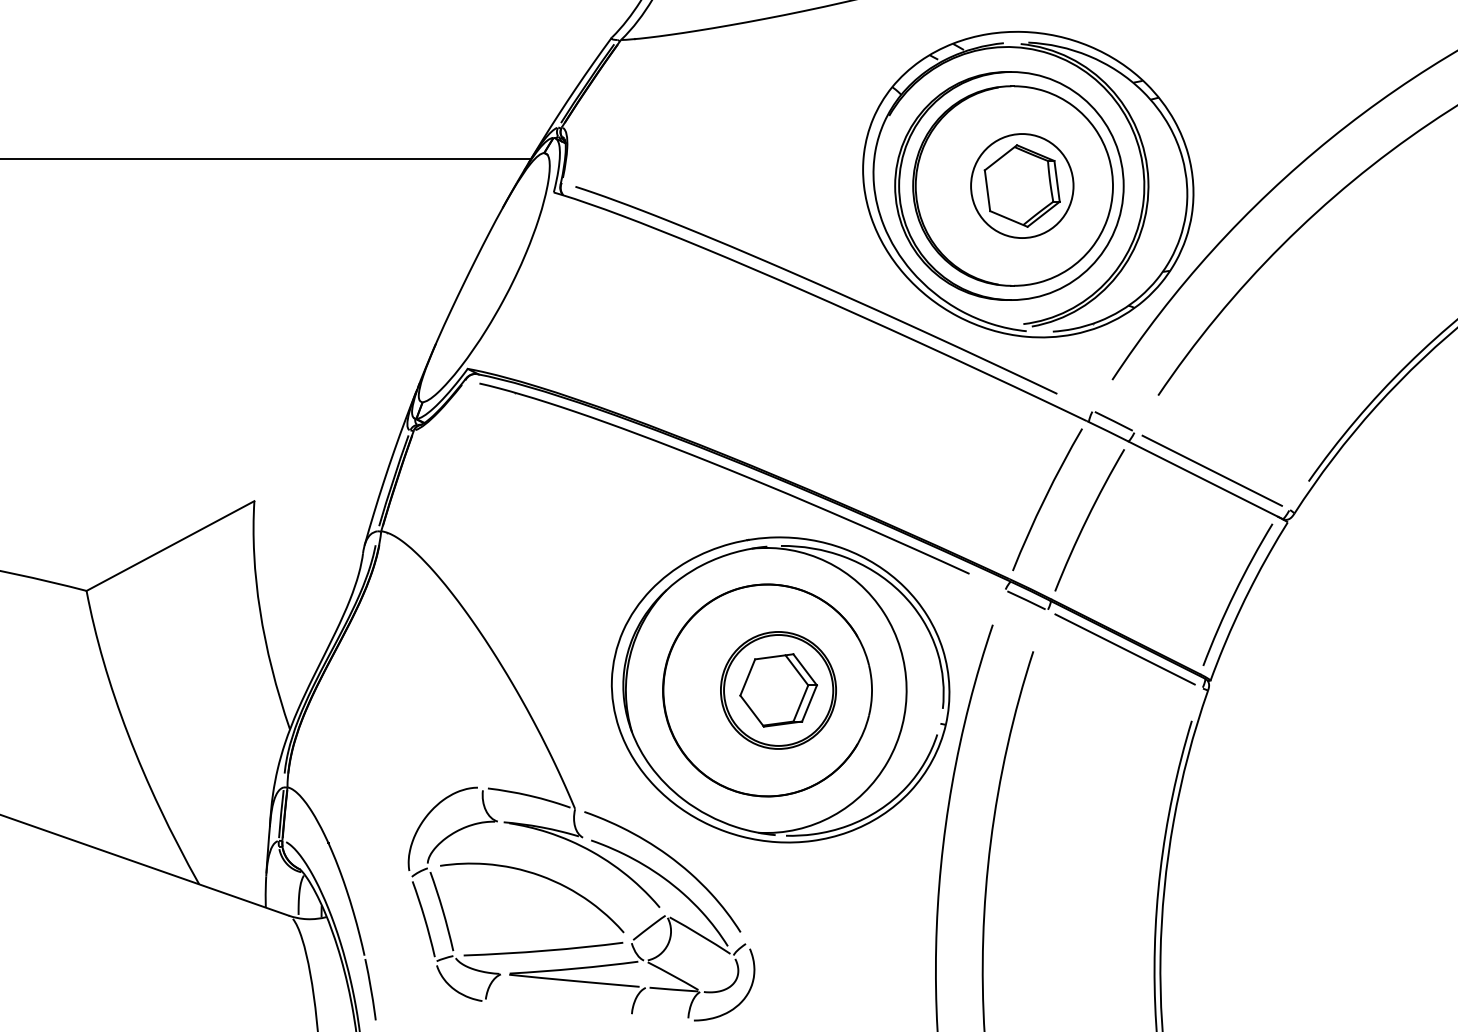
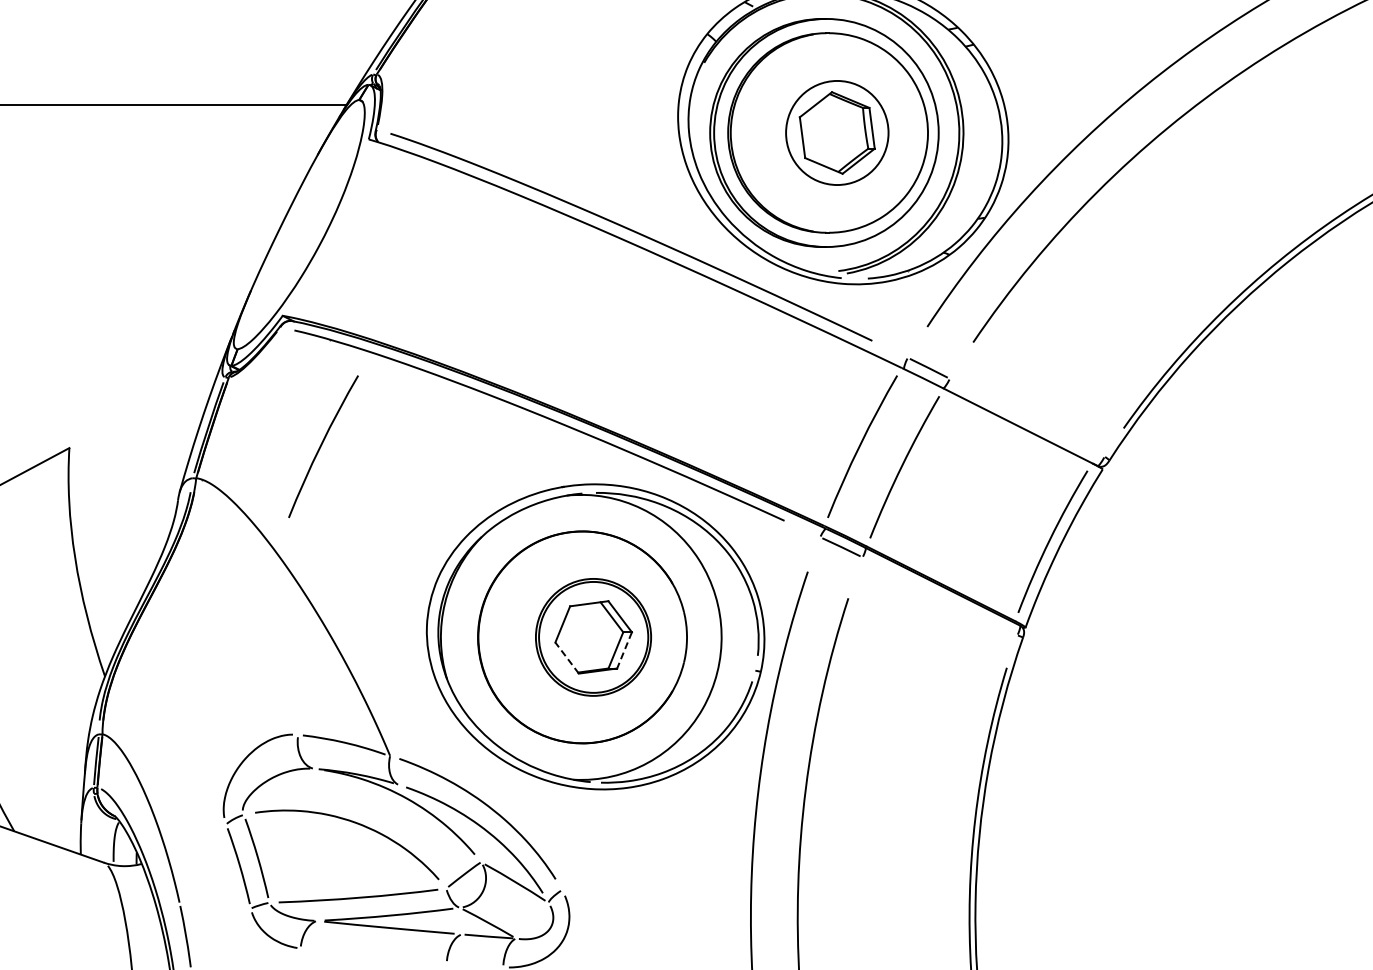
line: (1211, 470) -> (1026, 417), removed
curve: (507, 498) -> (322, 445), added
line: (1124, 649) -> (939, 596), removed
line: (809, 703) -> (624, 650), solid -> dashed
line: (751, 710) -> (566, 657), solid -> dashed

